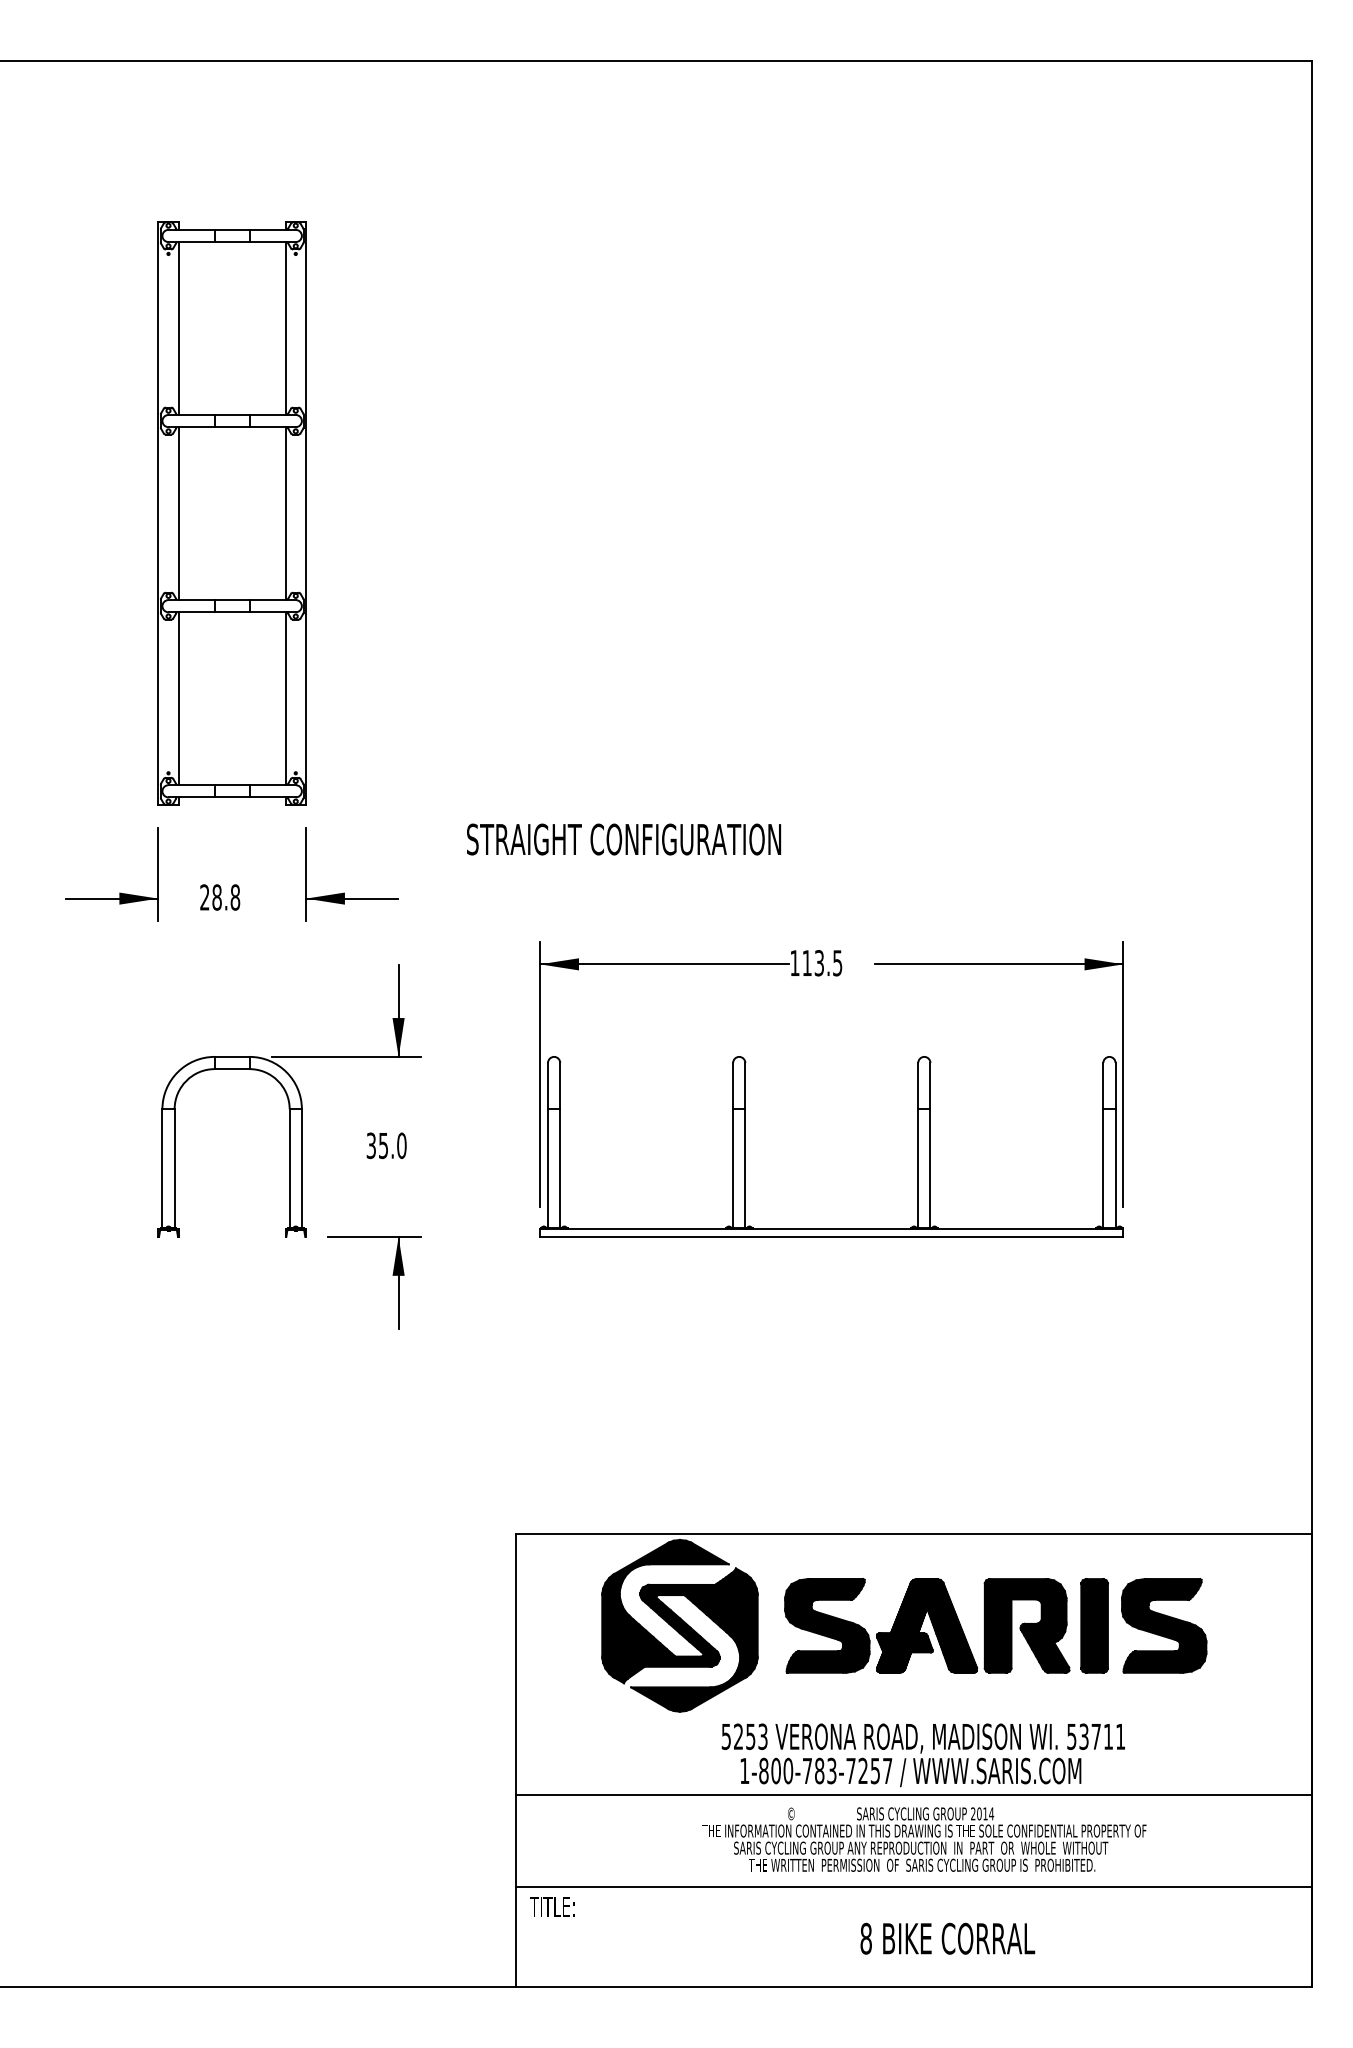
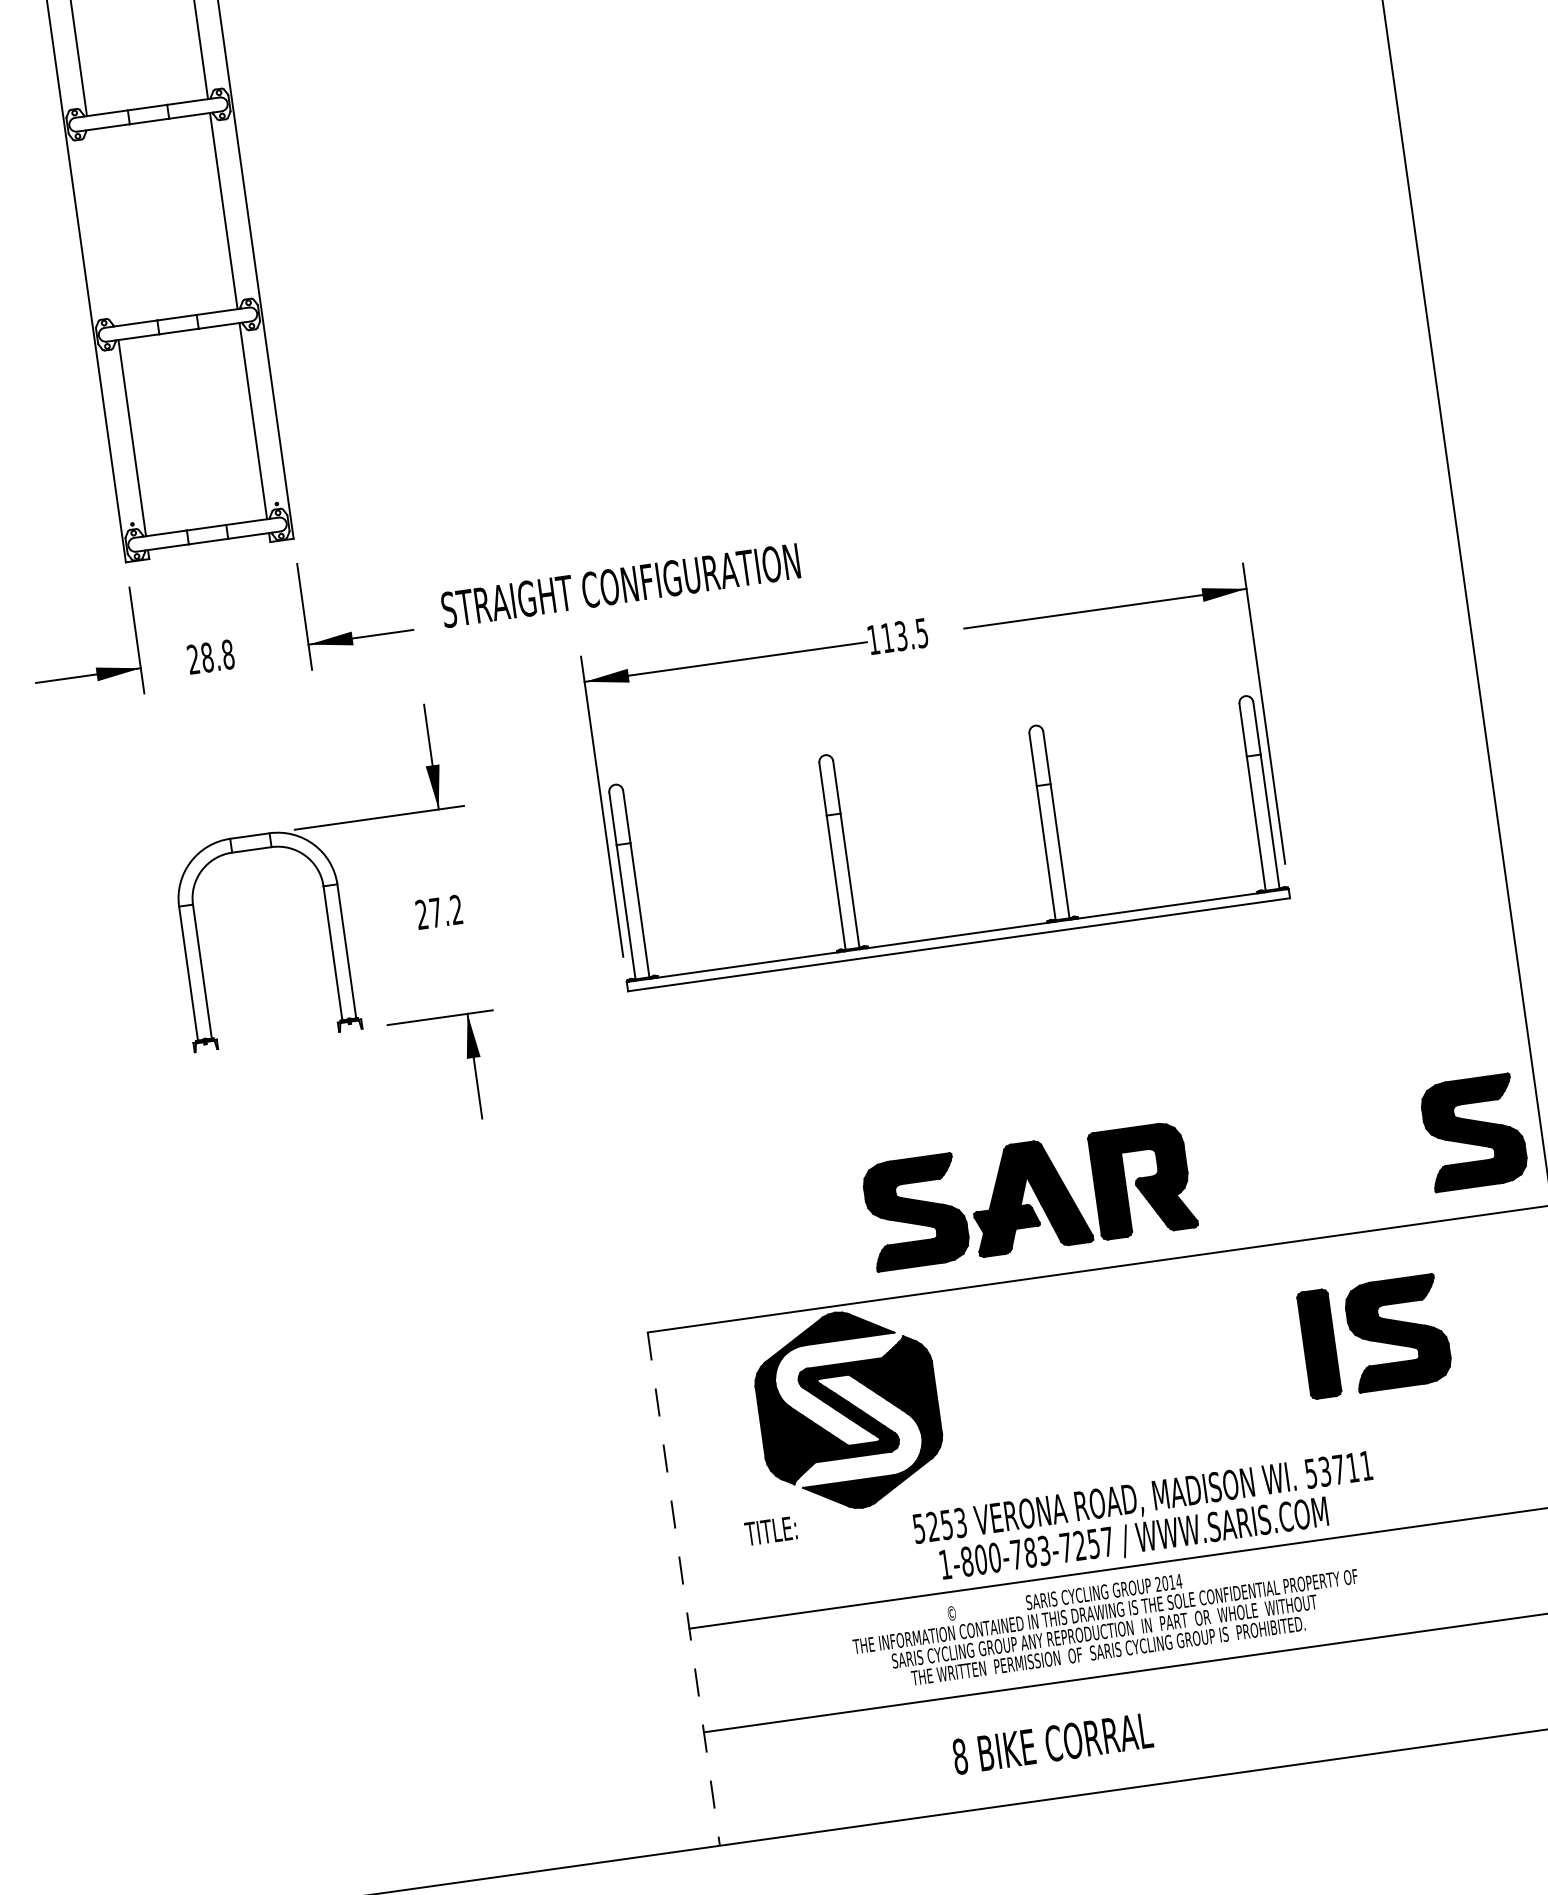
line: (178, 513) -> (102, 227), removed
text: (624, 839) -> (621, 585), moved
text: (386, 1145) -> (439, 911), 35.0 -> 27.2
part: (1254, 1461) -> (1474, 1132), added
part: (927, 1625) -> (1029, 1195), moved
line: (515, 1760) -> (683, 1589), solid -> dashed
text: (924, 1839) -> (1107, 1621), moved
text: (552, 1906) -> (771, 1530), moved
text: (947, 1938) -> (1052, 1743), moved

